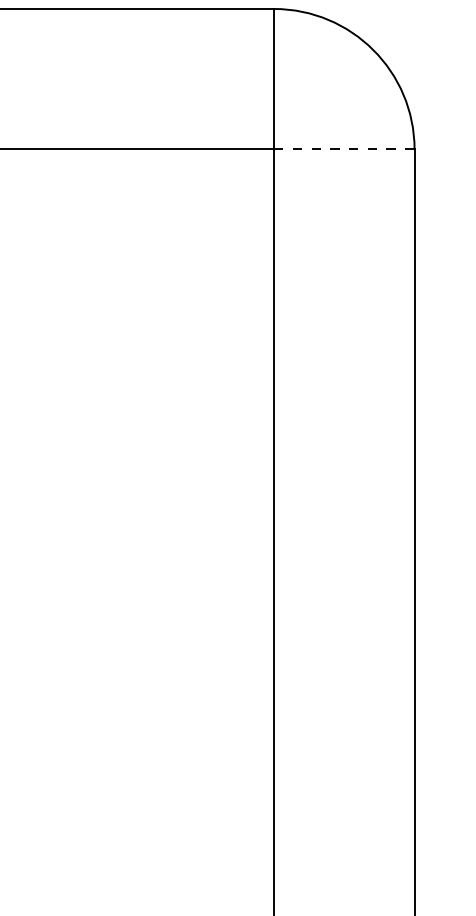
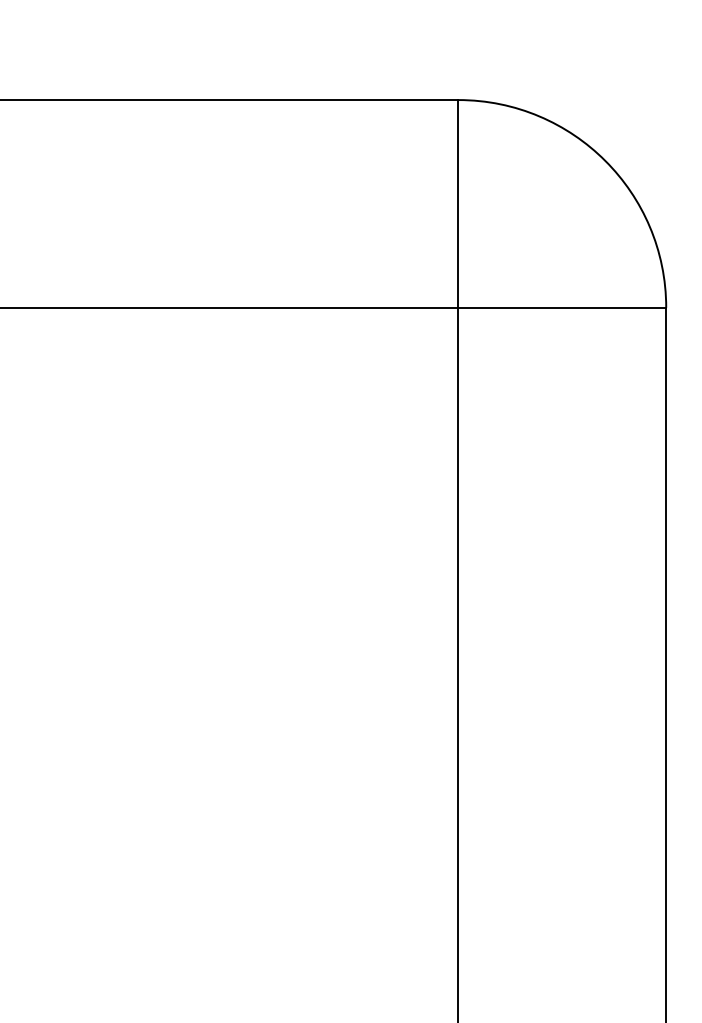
line: (343, 149) -> (561, 307), dashed -> solid

